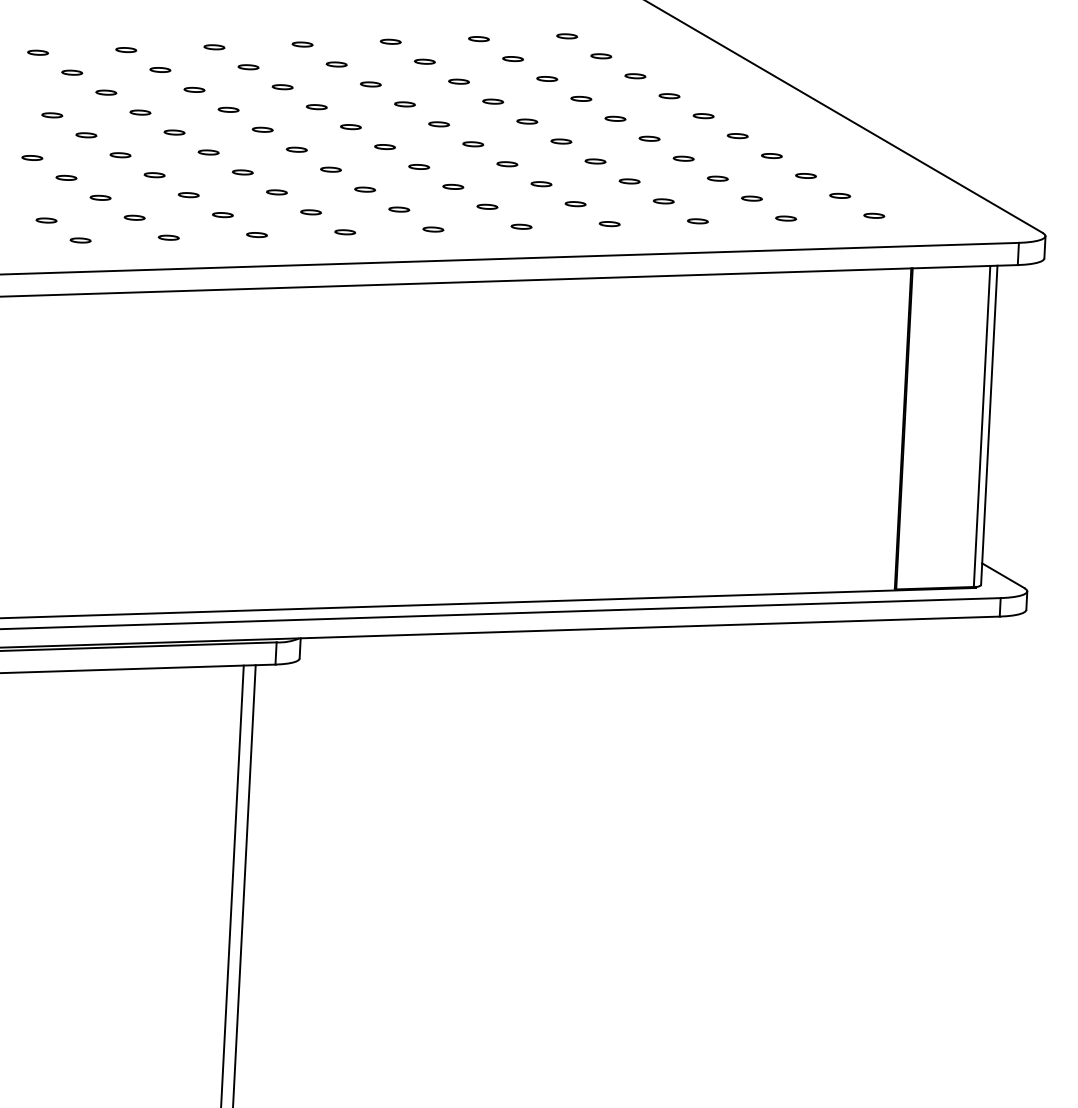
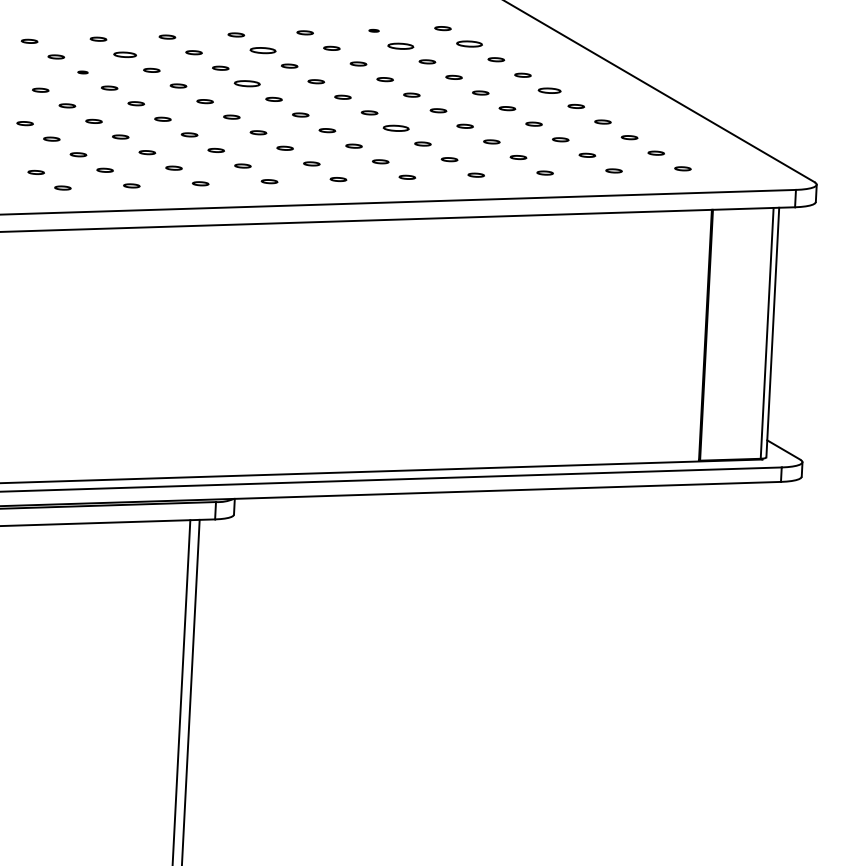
part: (478, 39) -> (373, 31), size x0.6
part: (601, 56) -> (469, 44), size x1.6
part: (512, 58) -> (400, 45), size x1.6
part: (336, 64) -> (262, 50), size x1.6
part: (160, 69) -> (125, 54), size x1.4
part: (106, 92) -> (83, 72), size x0.6
part: (316, 107) -> (247, 84), size x1.6
part: (703, 116) -> (549, 91), size x1.4
part: (507, 164) -> (396, 128), size x1.6

